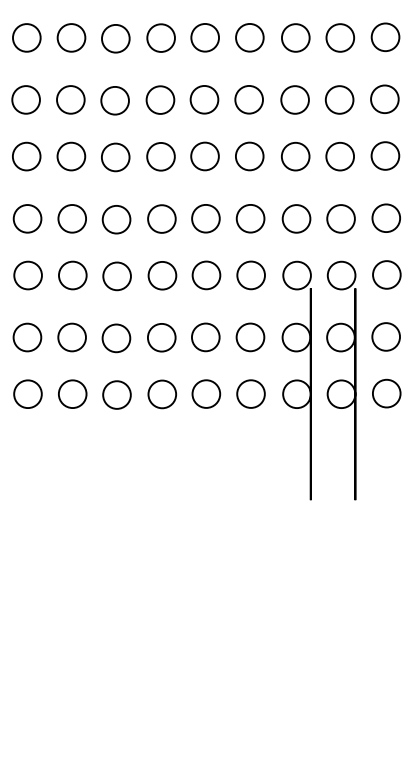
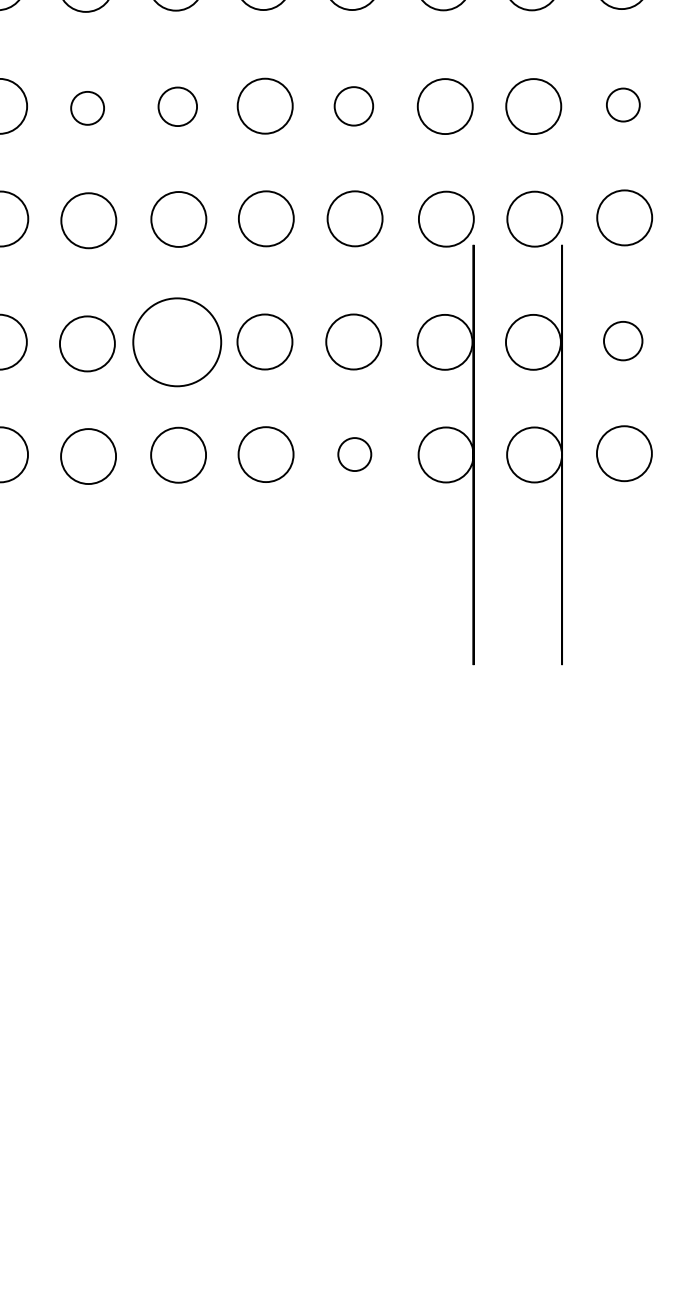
part: (385, 217) -> (621, 103), size x0.6
part: (161, 218) -> (176, 105), size x0.7
part: (250, 218) -> (353, 105), size x0.7
part: (116, 219) -> (87, 107), size x0.6
part: (385, 336) -> (621, 340), size x0.7
part: (161, 337) -> (176, 342), size x1.6
part: (250, 393) -> (353, 453), size x0.6

